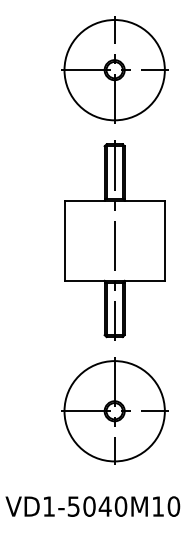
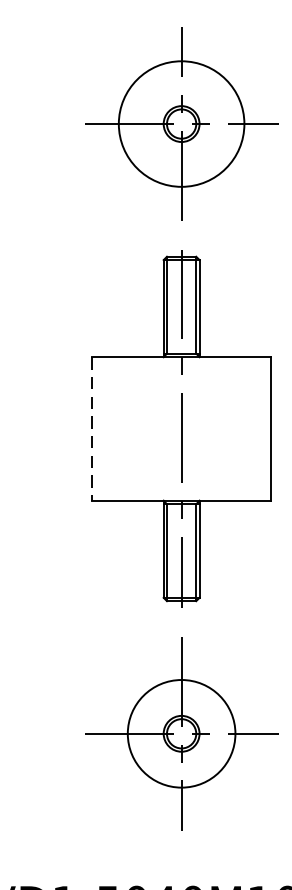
circle: (114, 70) -> (181, 124), size x0.7
line: (64, 241) -> (91, 430), solid -> dashed
circle: (114, 411) -> (181, 734), size x0.6

